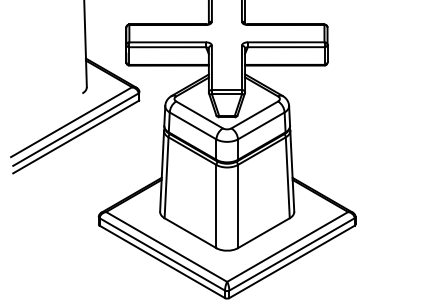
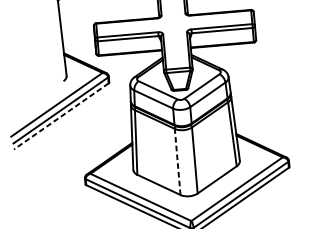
line: (75, 137) -> (61, 116), solid -> dashed
line: (216, 206) -> (177, 161), solid -> dashed

